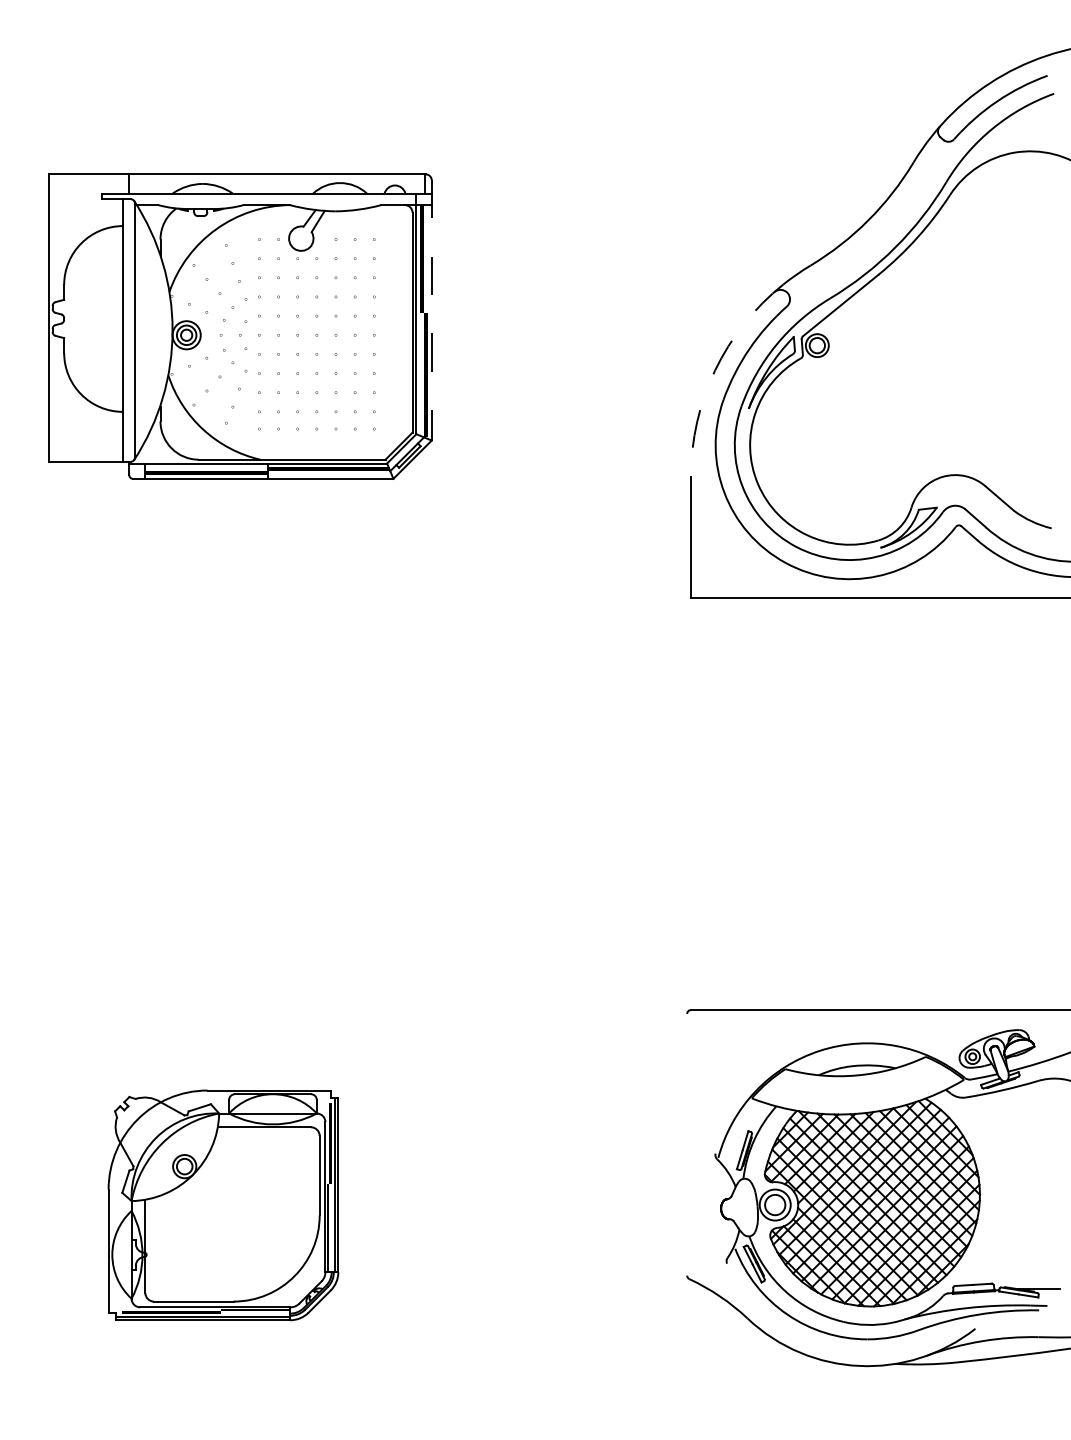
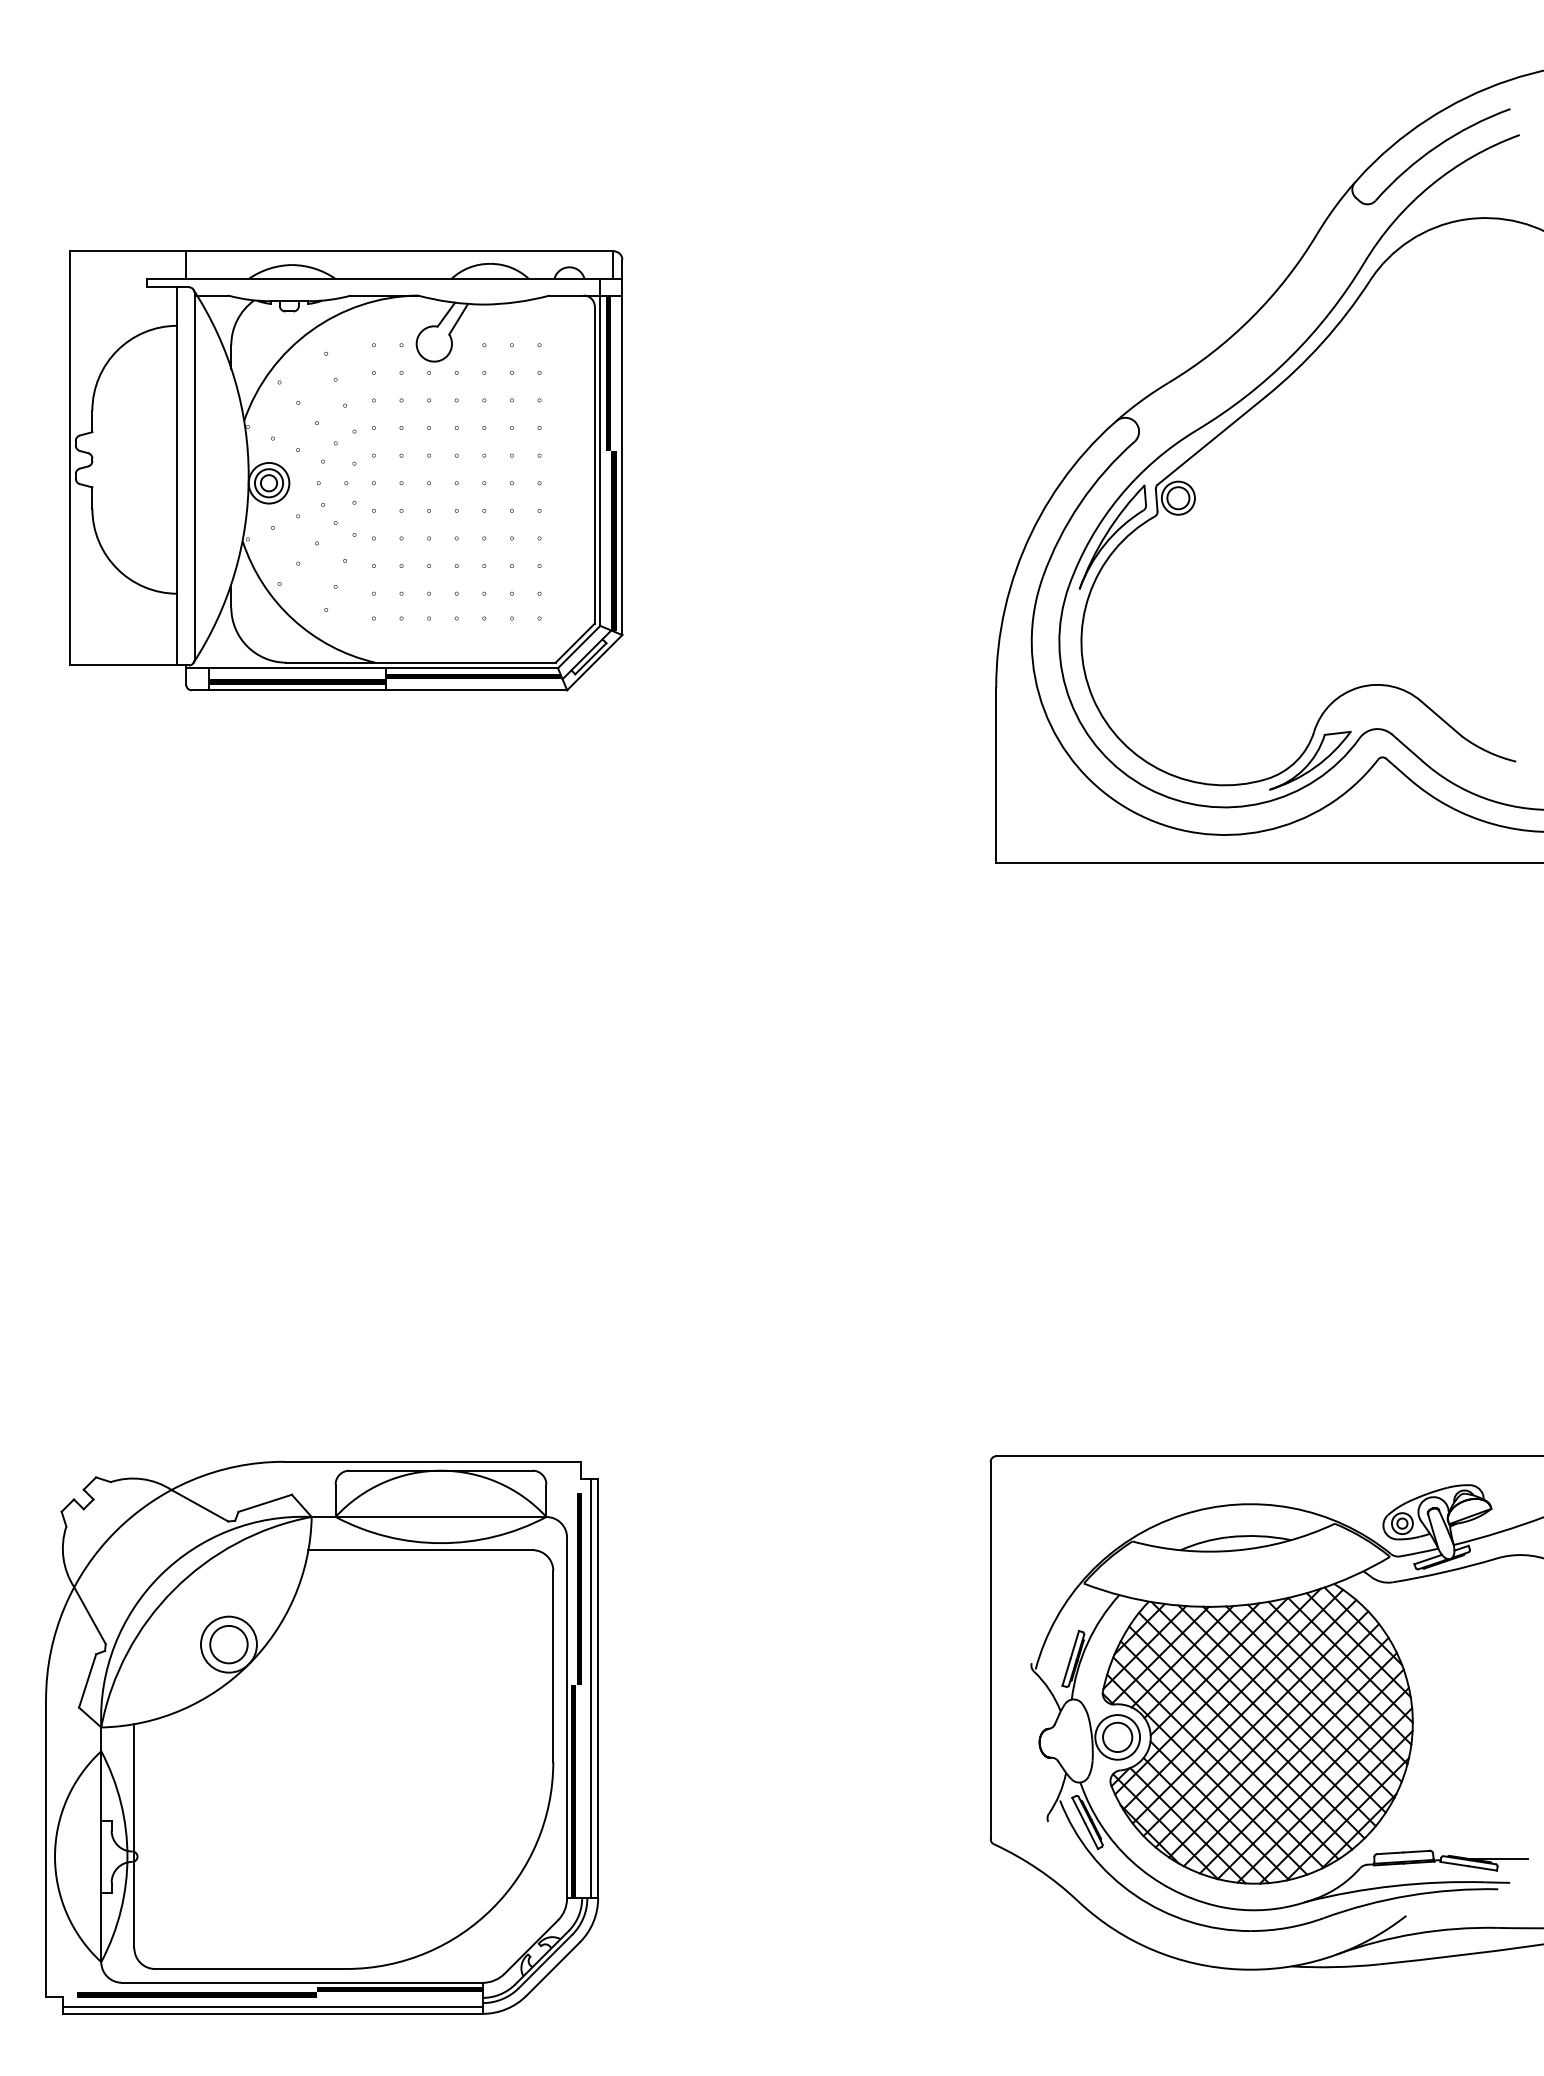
line: (431, 310) -> (622, 447), dashed -> solid
arc: (715, 370) -> (1031, 534), dashed -> solid
line: (687, 1144) -> (991, 1650), added
part: (223, 1205) -> (322, 1738), size x1.67

